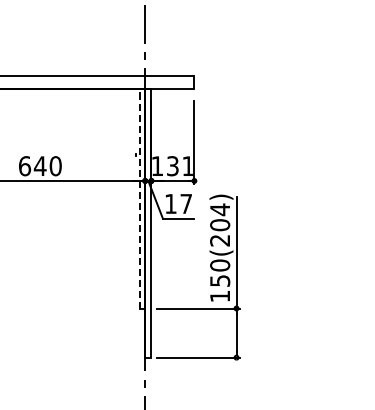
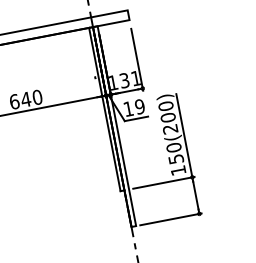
line: (139, 198) -> (104, 109), dashed -> solid
text: (186, 203) -> (140, 106), 17 -> 19
text: (220, 209) -> (166, 106), 150(204) -> 150(200)

